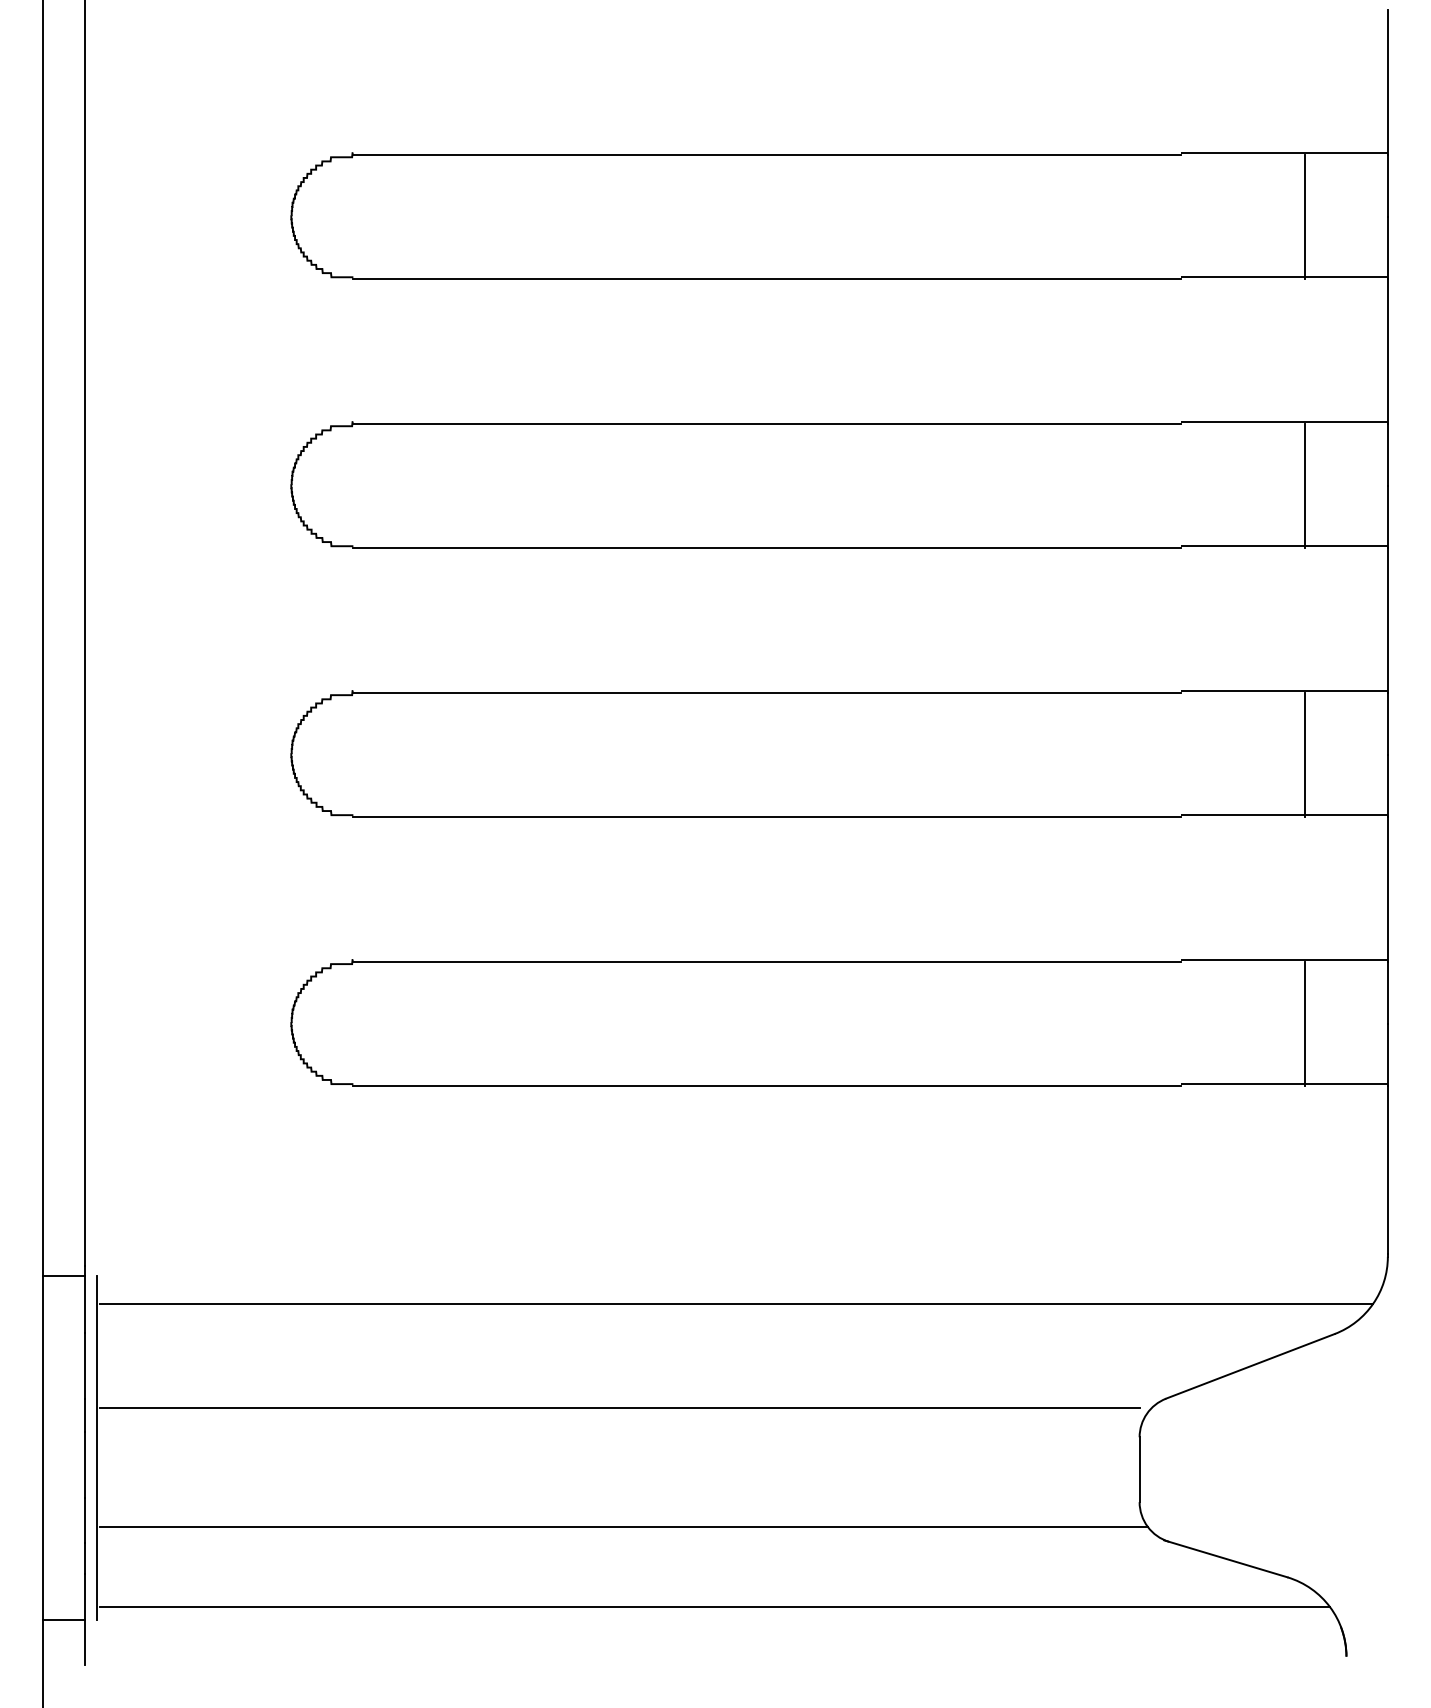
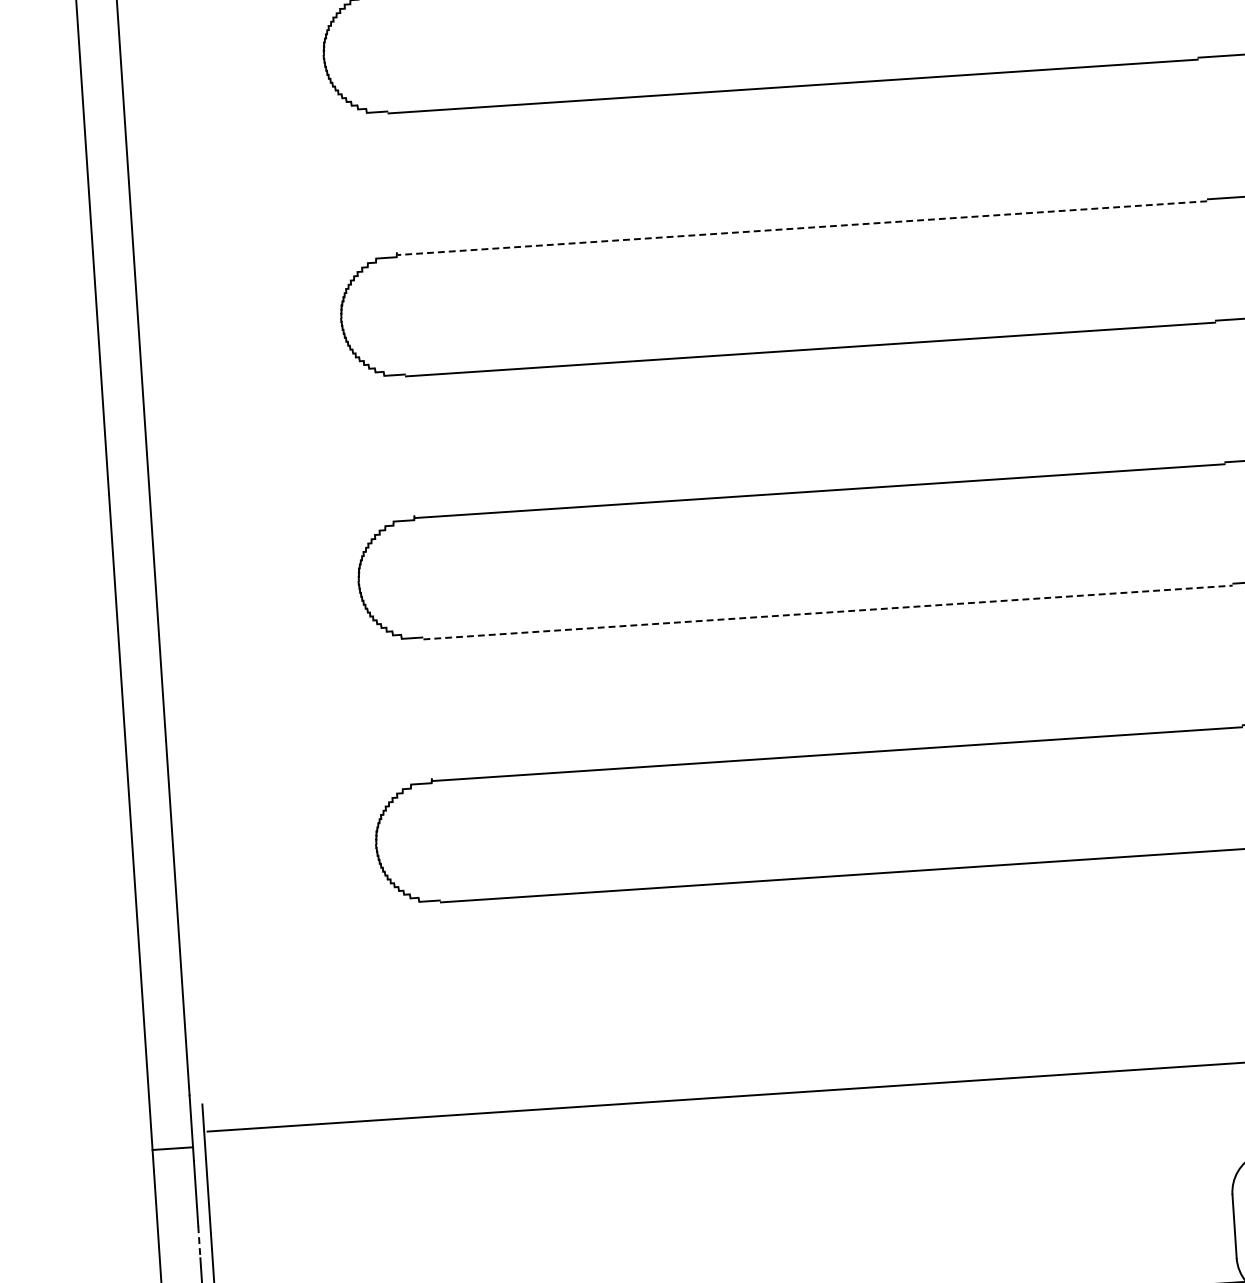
line: (767, 424) -> (802, 228), solid -> dashed
line: (767, 817) -> (828, 612), solid -> dashed
line: (63, 1275) -> (172, 1148), moved
line: (619, 1408) -> (722, 1200), removed
line: (84, 1416) -> (199, 1242), solid -> dashed

